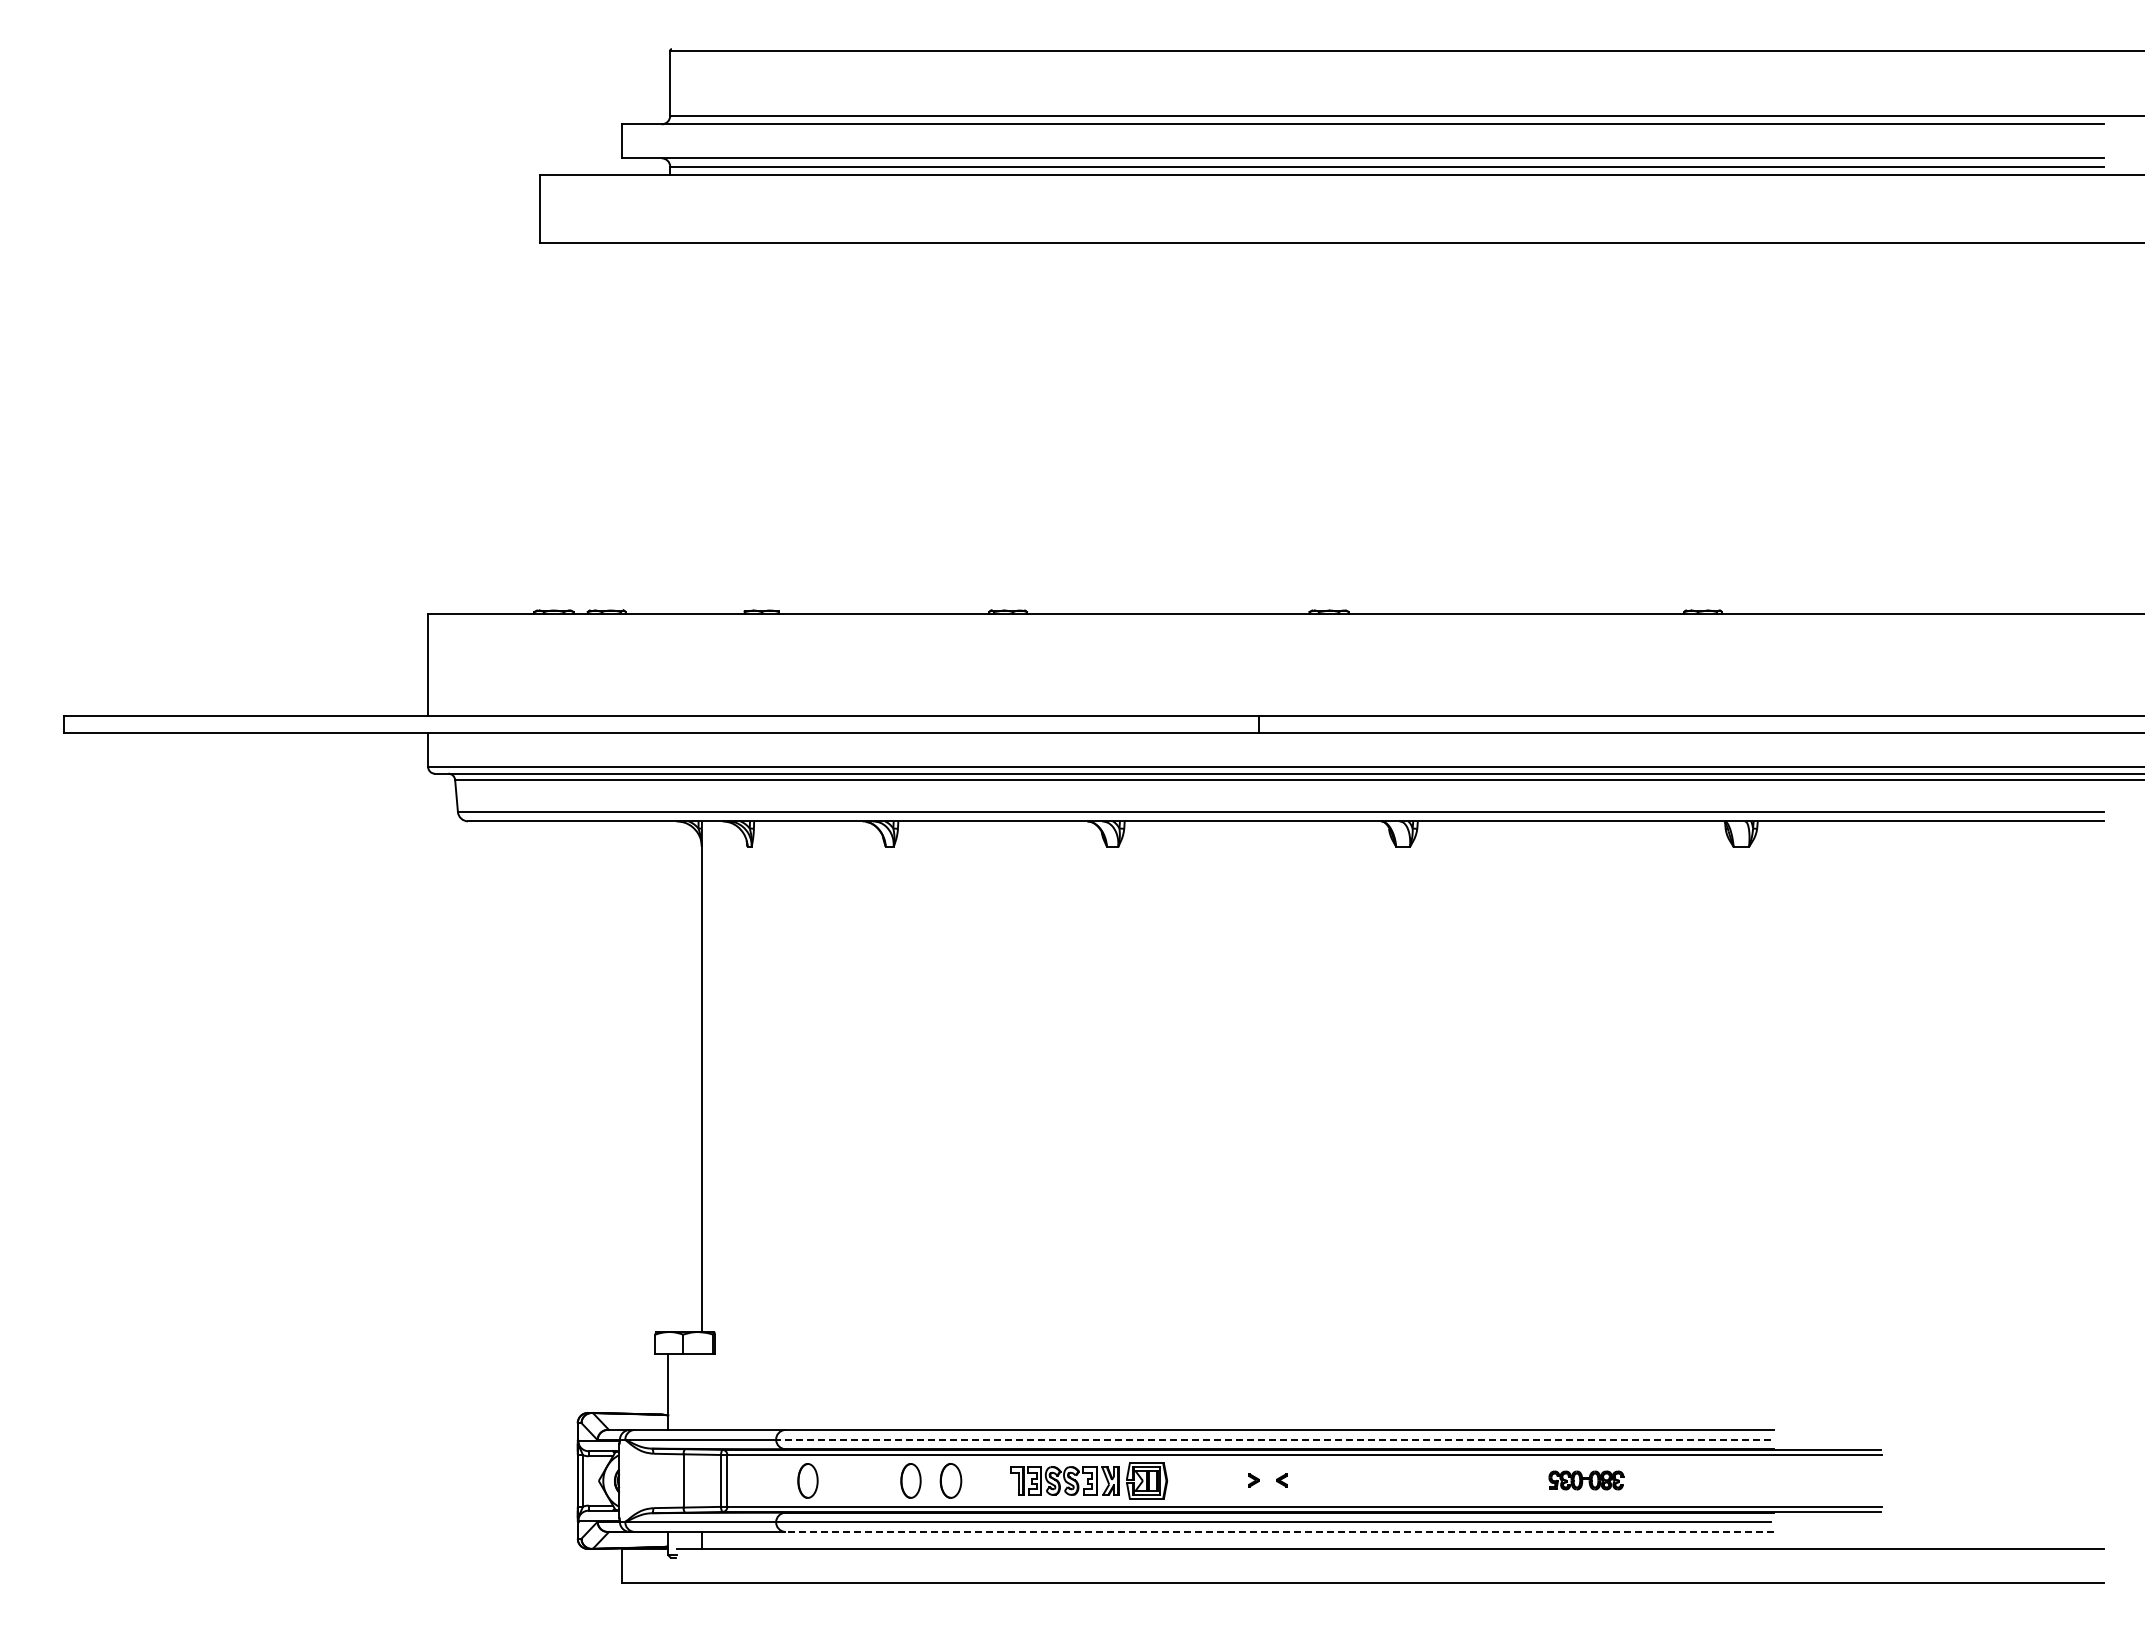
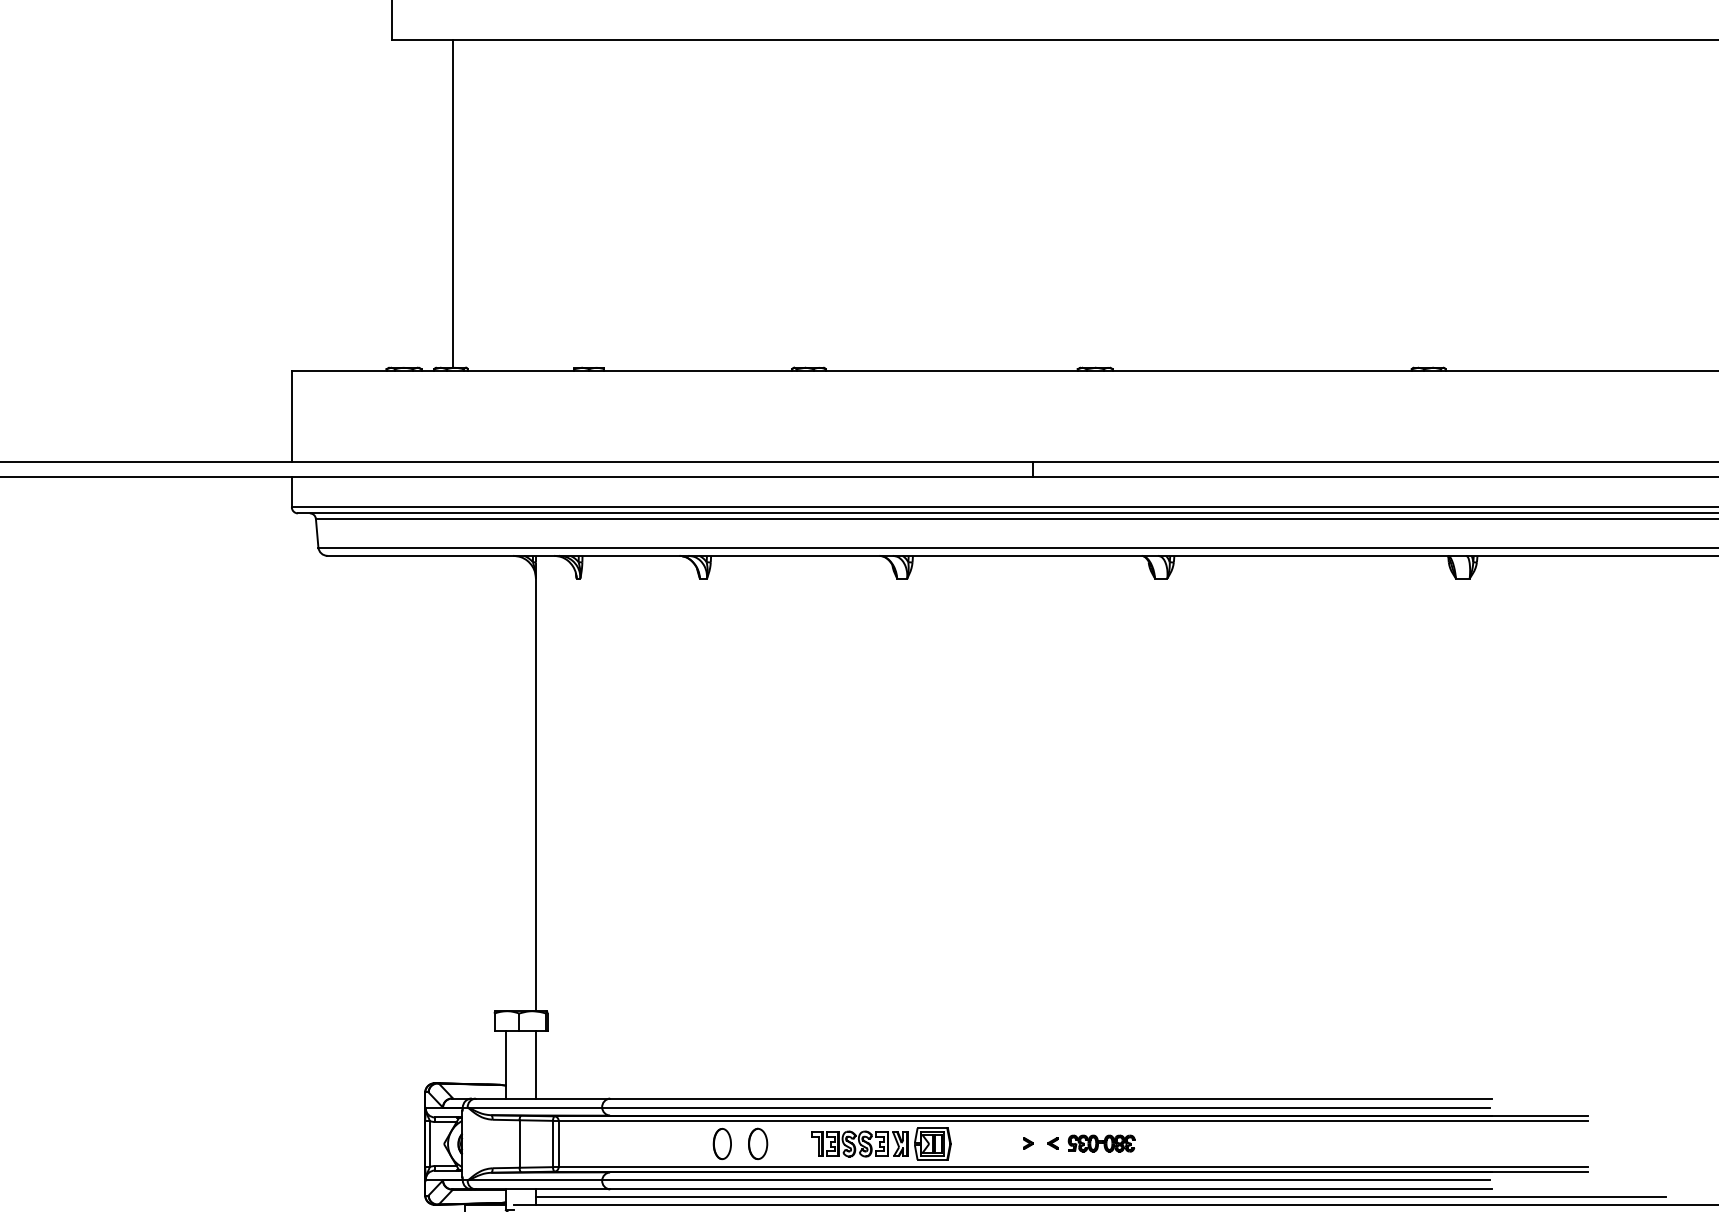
line: (608, 426) -> (452, 203), added
line: (702, 1391) -> (536, 1064), added
line: (1273, 1440) -> (1045, 1107), dashed -> solid
part: (807, 1480) -> (630, 1143), removed
part: (1586, 1480) -> (1101, 1143), moved
line: (1278, 1531) -> (1050, 1189), dashed -> solid
line: (1335, 1540) -> (1100, 1197), added

